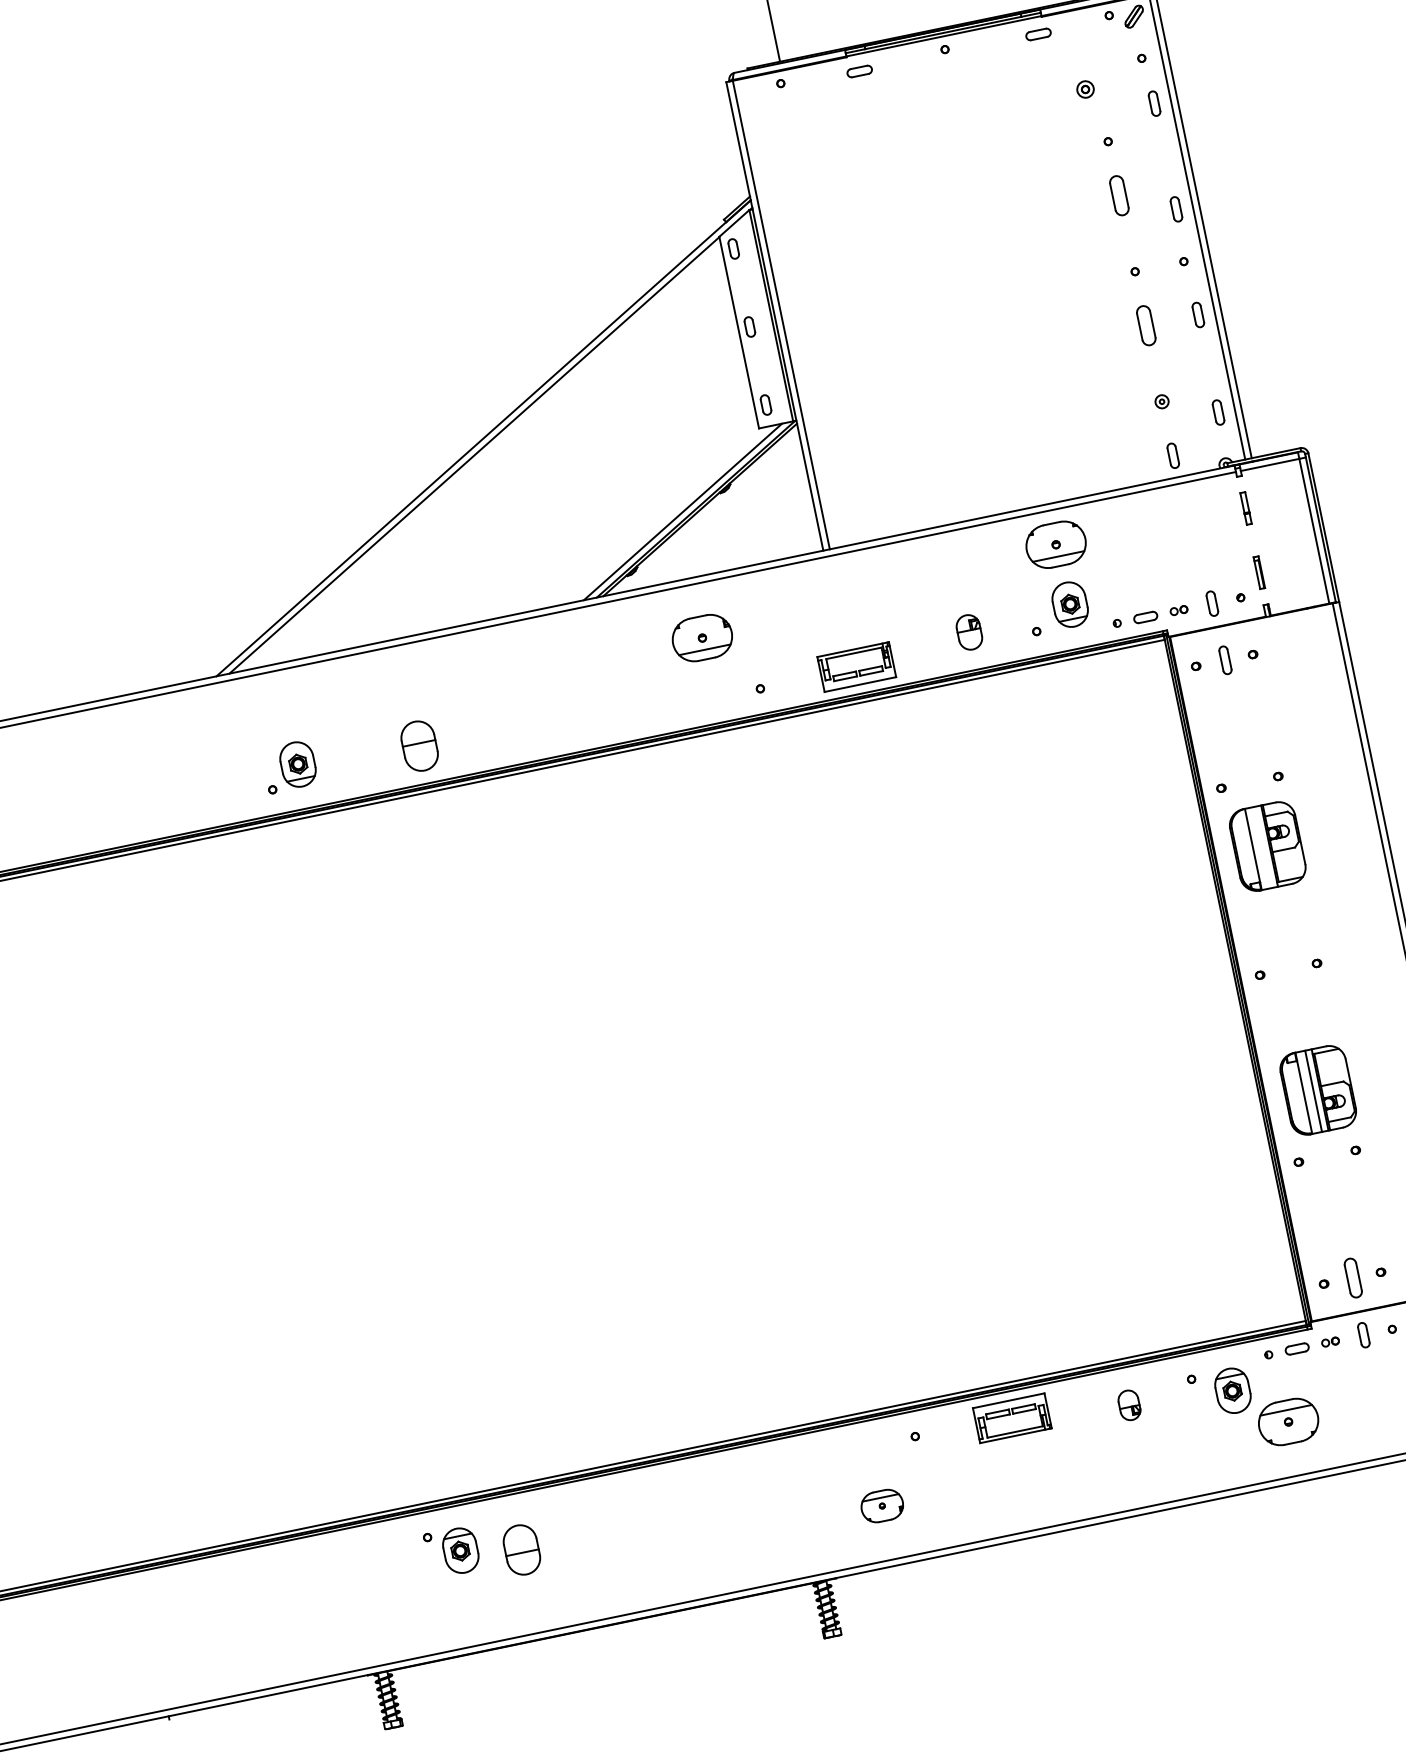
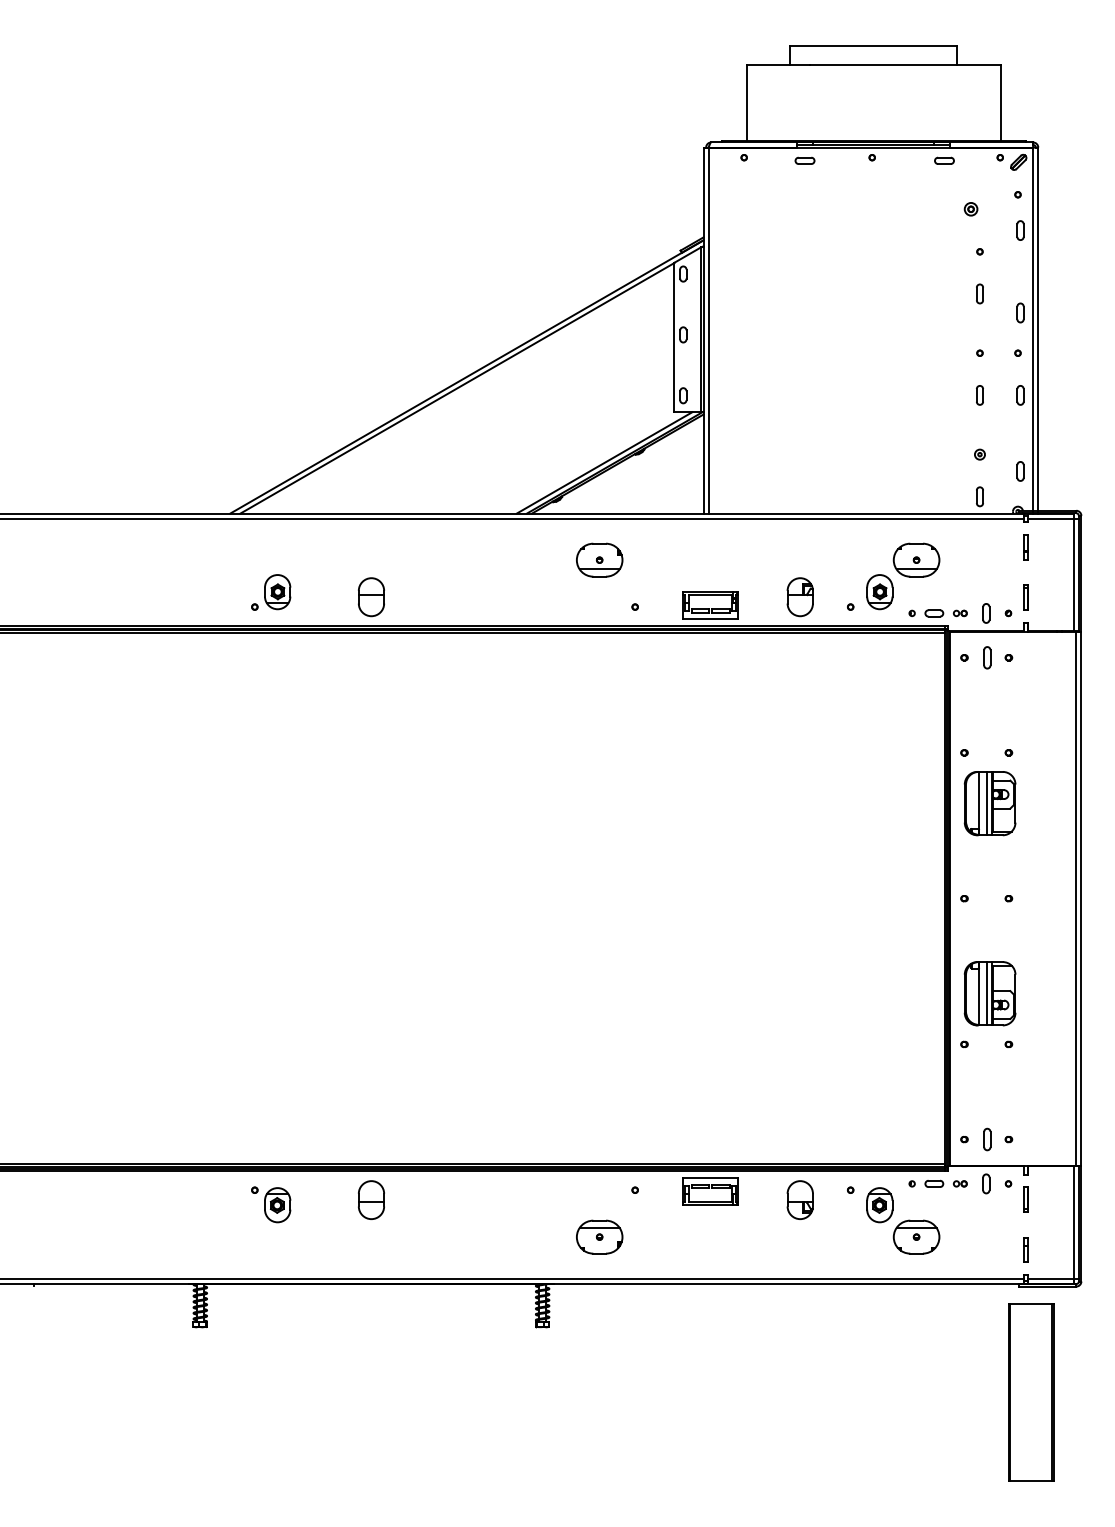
part: (1118, 195) -> (979, 293), size x0.62
part: (1145, 326) -> (979, 395), size x0.62
part: (1055, 543) -> (916, 559), moved
part: (968, 632) -> (799, 597), size x1.43
line: (1263, 847) -> (986, 803), added
part: (1353, 1277) -> (987, 1139), size x0.71
part: (1128, 1404) -> (799, 1199), size x1.67
part: (881, 1505) -> (599, 1236), size x1.43
part: (521, 1549) -> (371, 1199), moved

